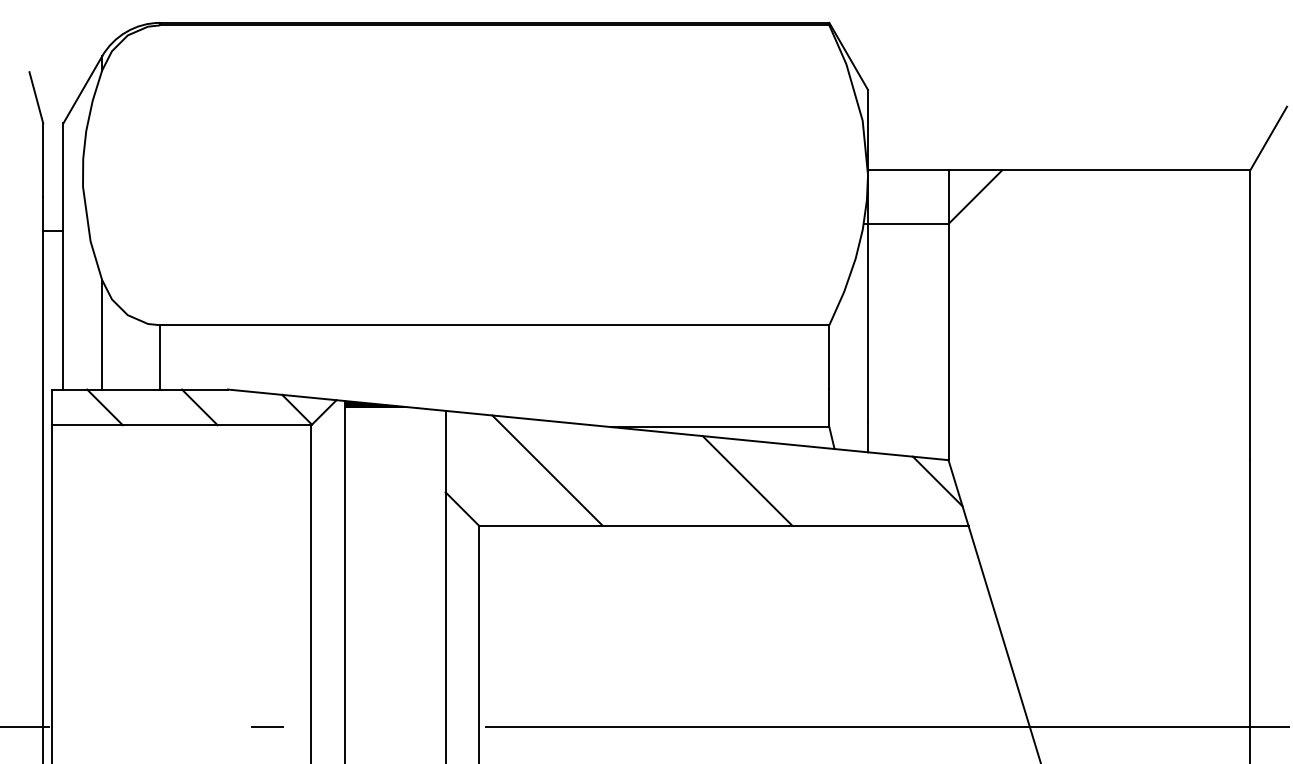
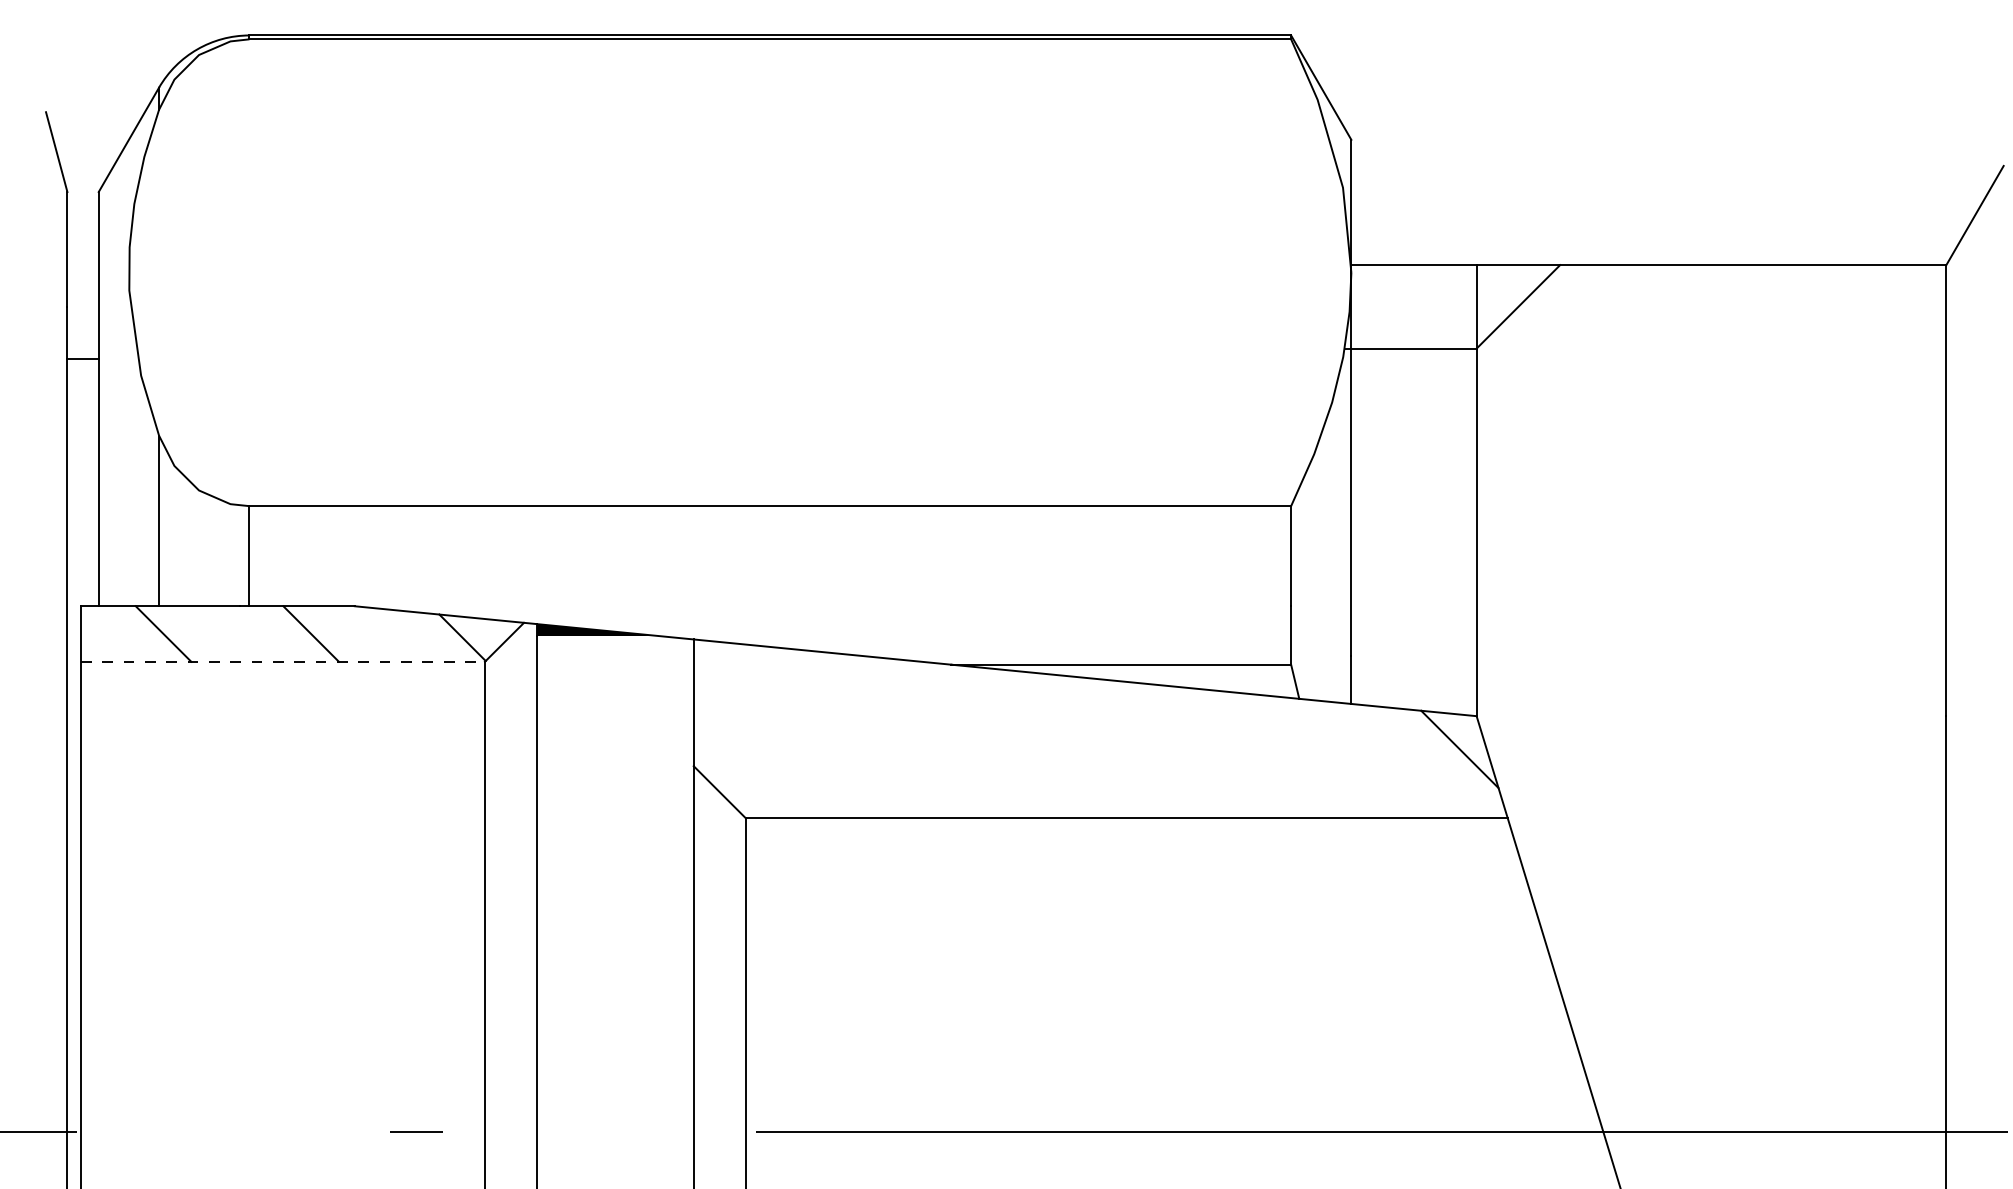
line: (181, 425) -> (282, 662), solid -> dashed
line: (547, 470) -> (852, 732), removed
line: (747, 480) -> (1163, 747), removed

